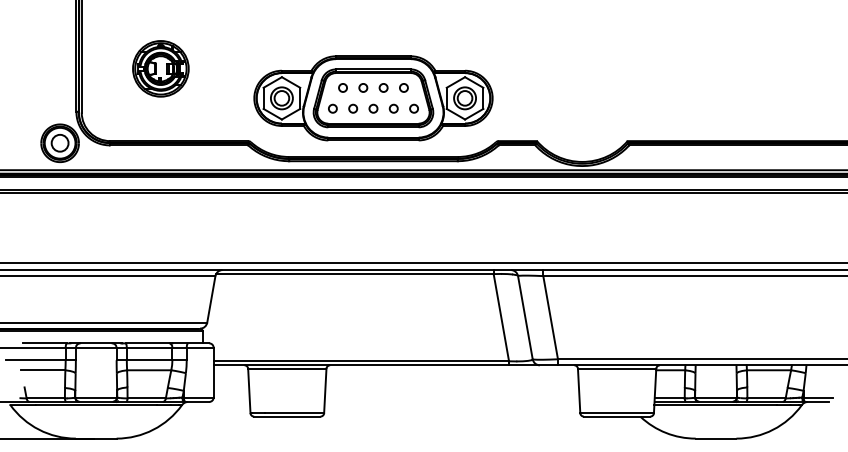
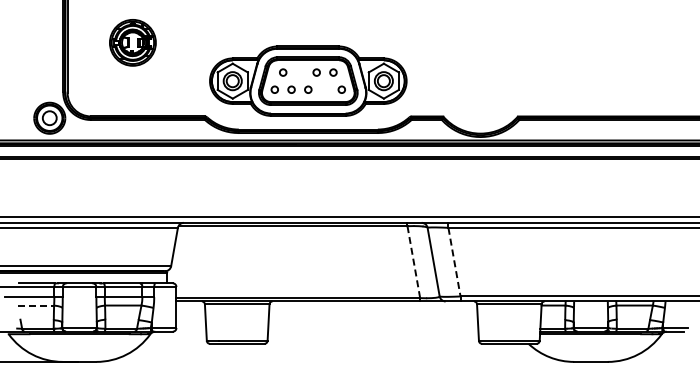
part: (160, 68) -> (132, 42), moved
circle: (362, 87) -> (299, 72), removed
circle: (393, 108) -> (324, 89), removed
line: (500, 318) -> (413, 262), solid -> dashed
line: (550, 318) -> (454, 262), solid -> dashed
line: (44, 370) -> (36, 305), solid -> dashed

